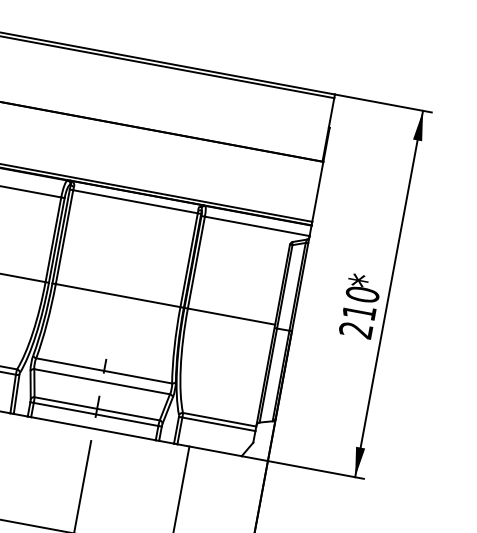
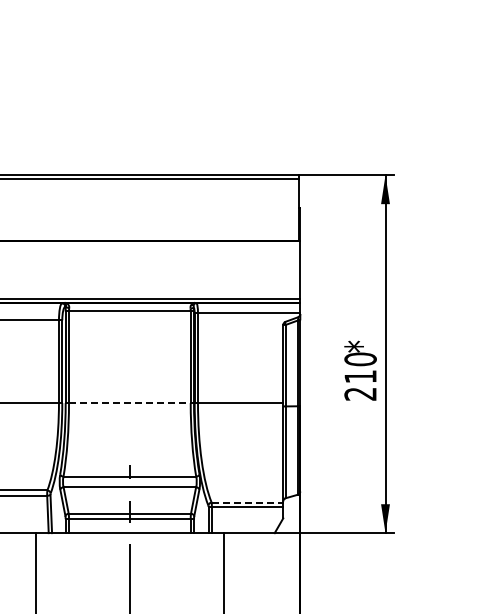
line: (117, 295) -> (129, 403), solid -> dashed
line: (219, 419) -> (247, 502), solid -> dashed

